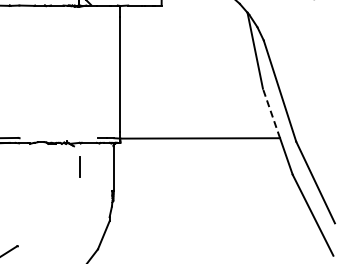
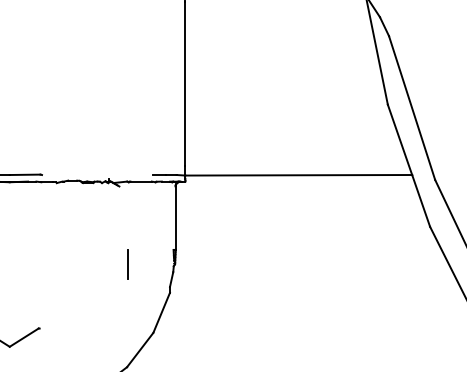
line: (271, 113) -> (399, 139), dashed -> solid
line: (79, 166) -> (127, 263), moved

